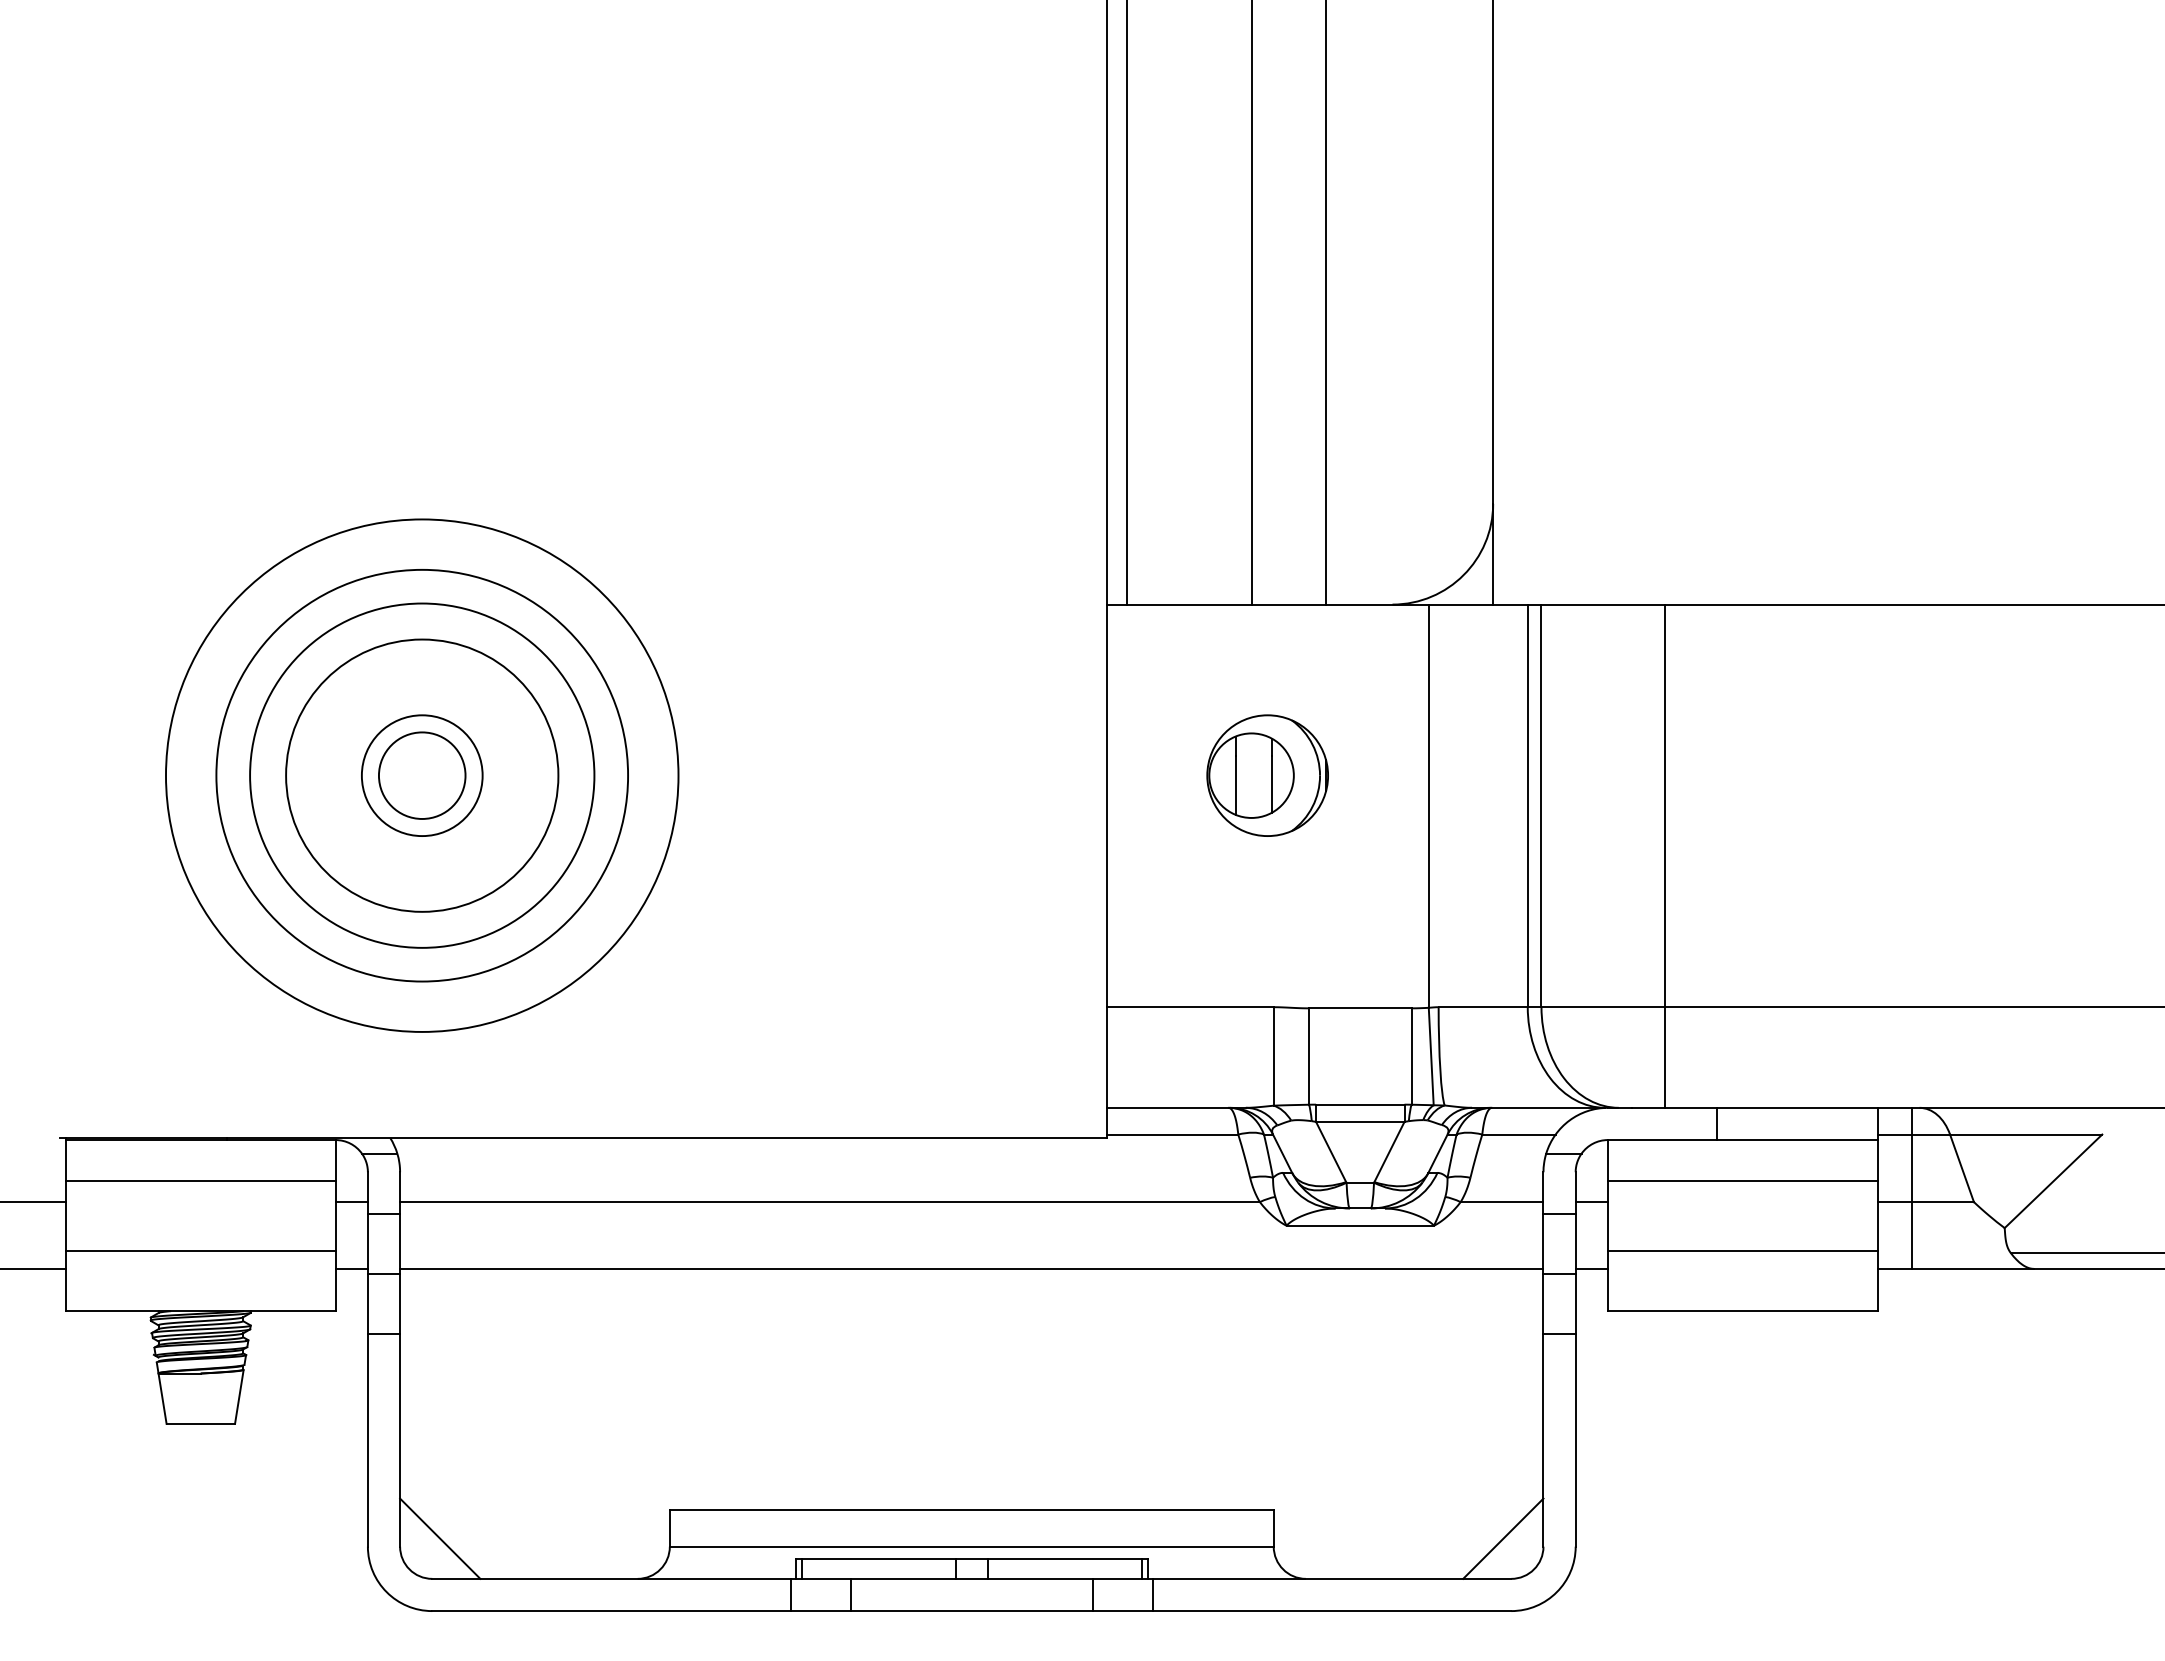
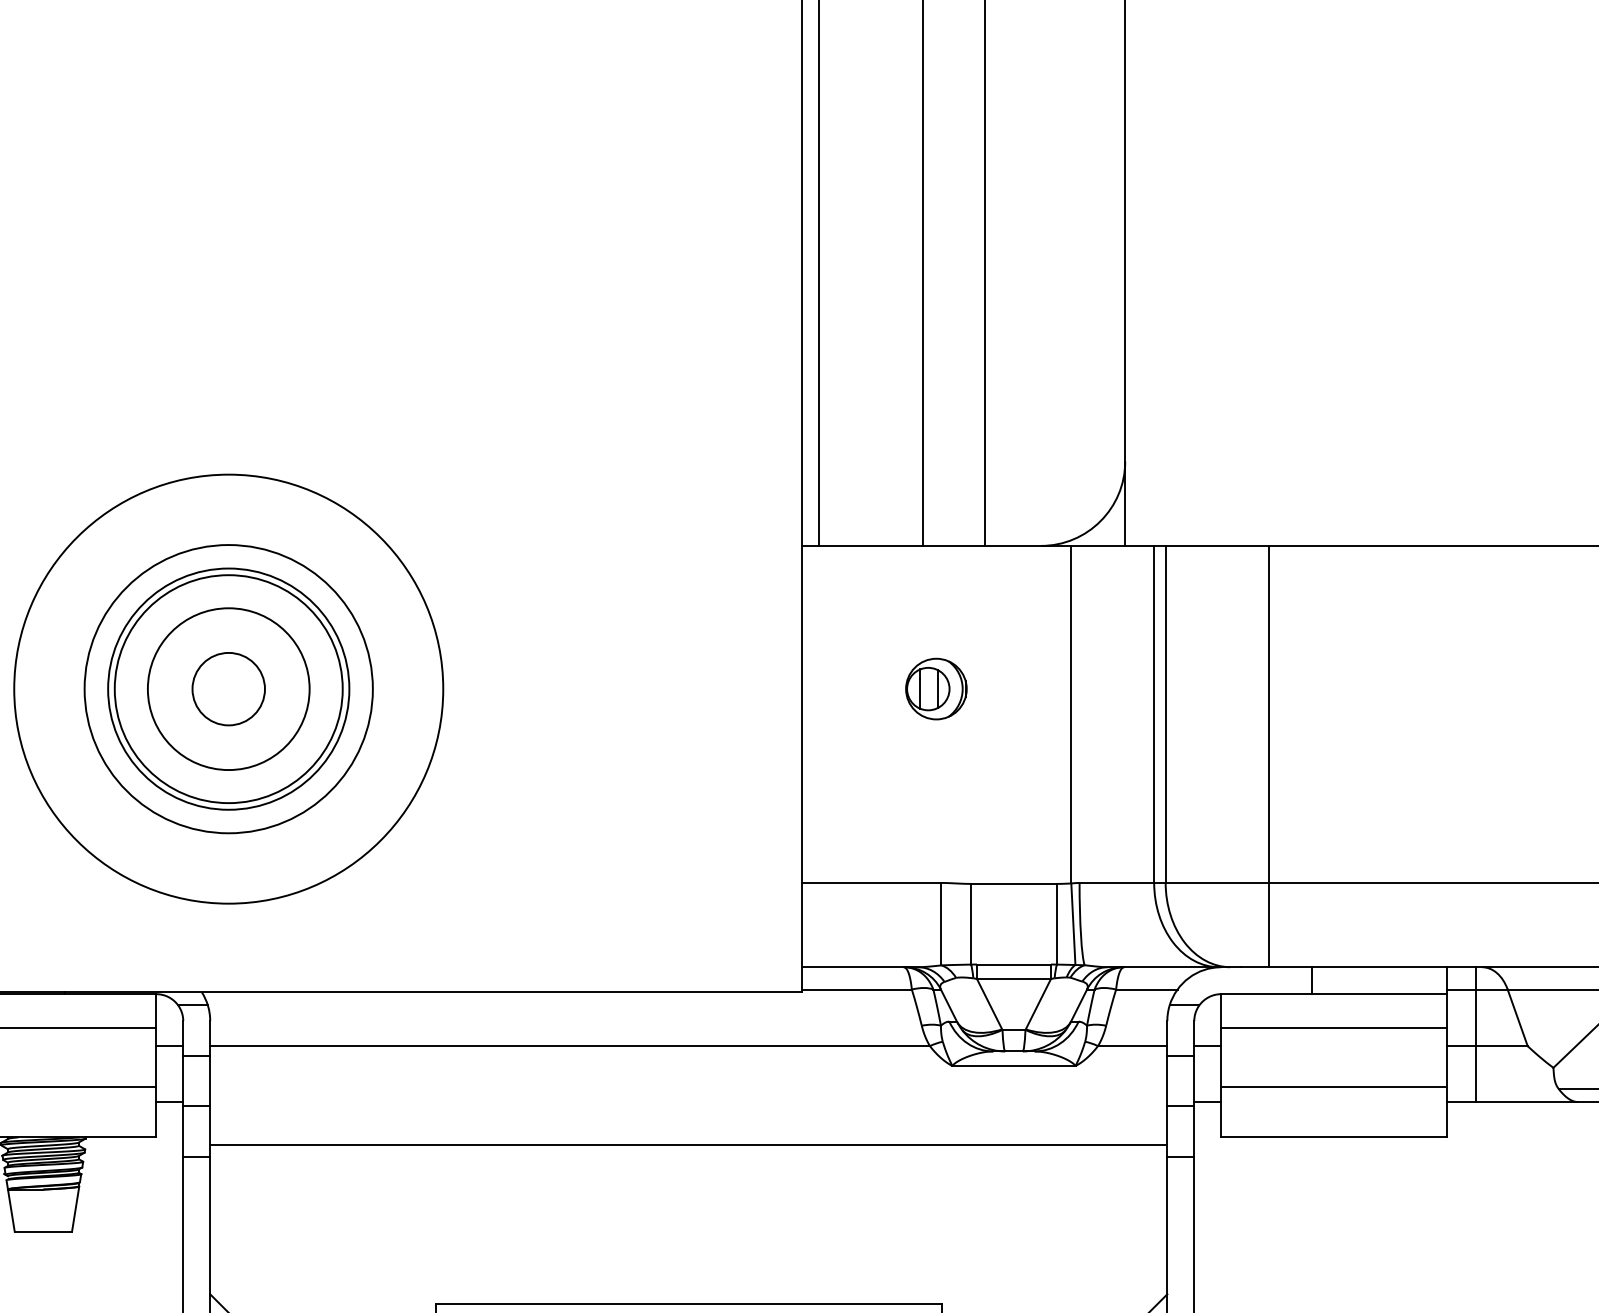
circle: (421, 775) -> (228, 688), size x1.6
circle: (422, 775) -> (228, 688), size x0.7
part: (1267, 775) -> (936, 688), size x0.6
line: (971, 1268) -> (688, 1144), moved

